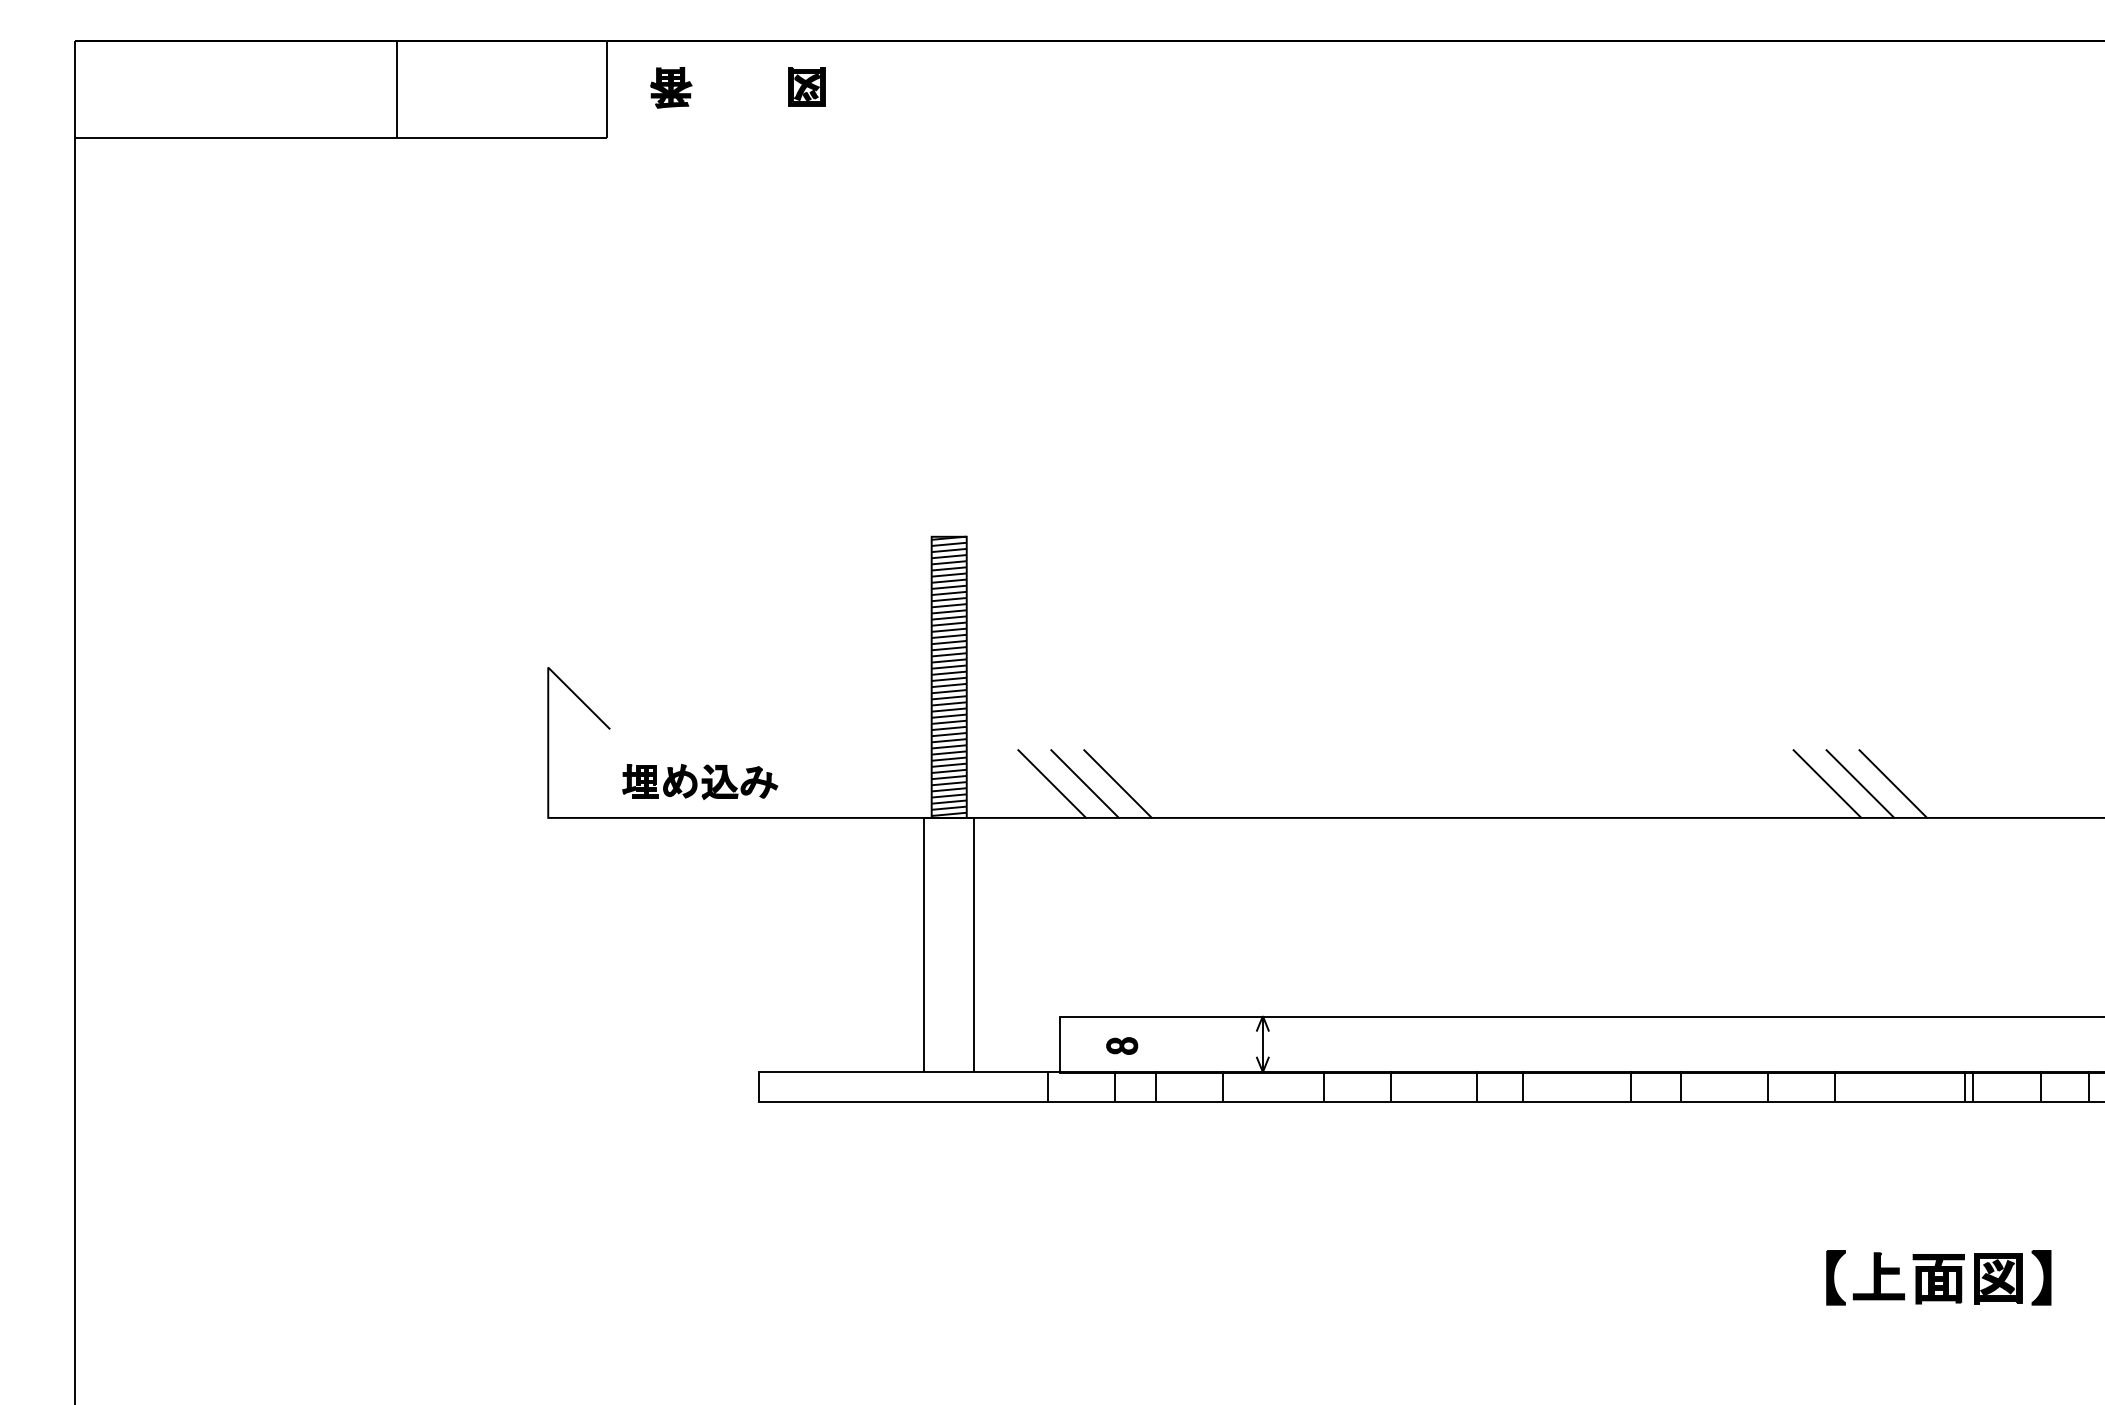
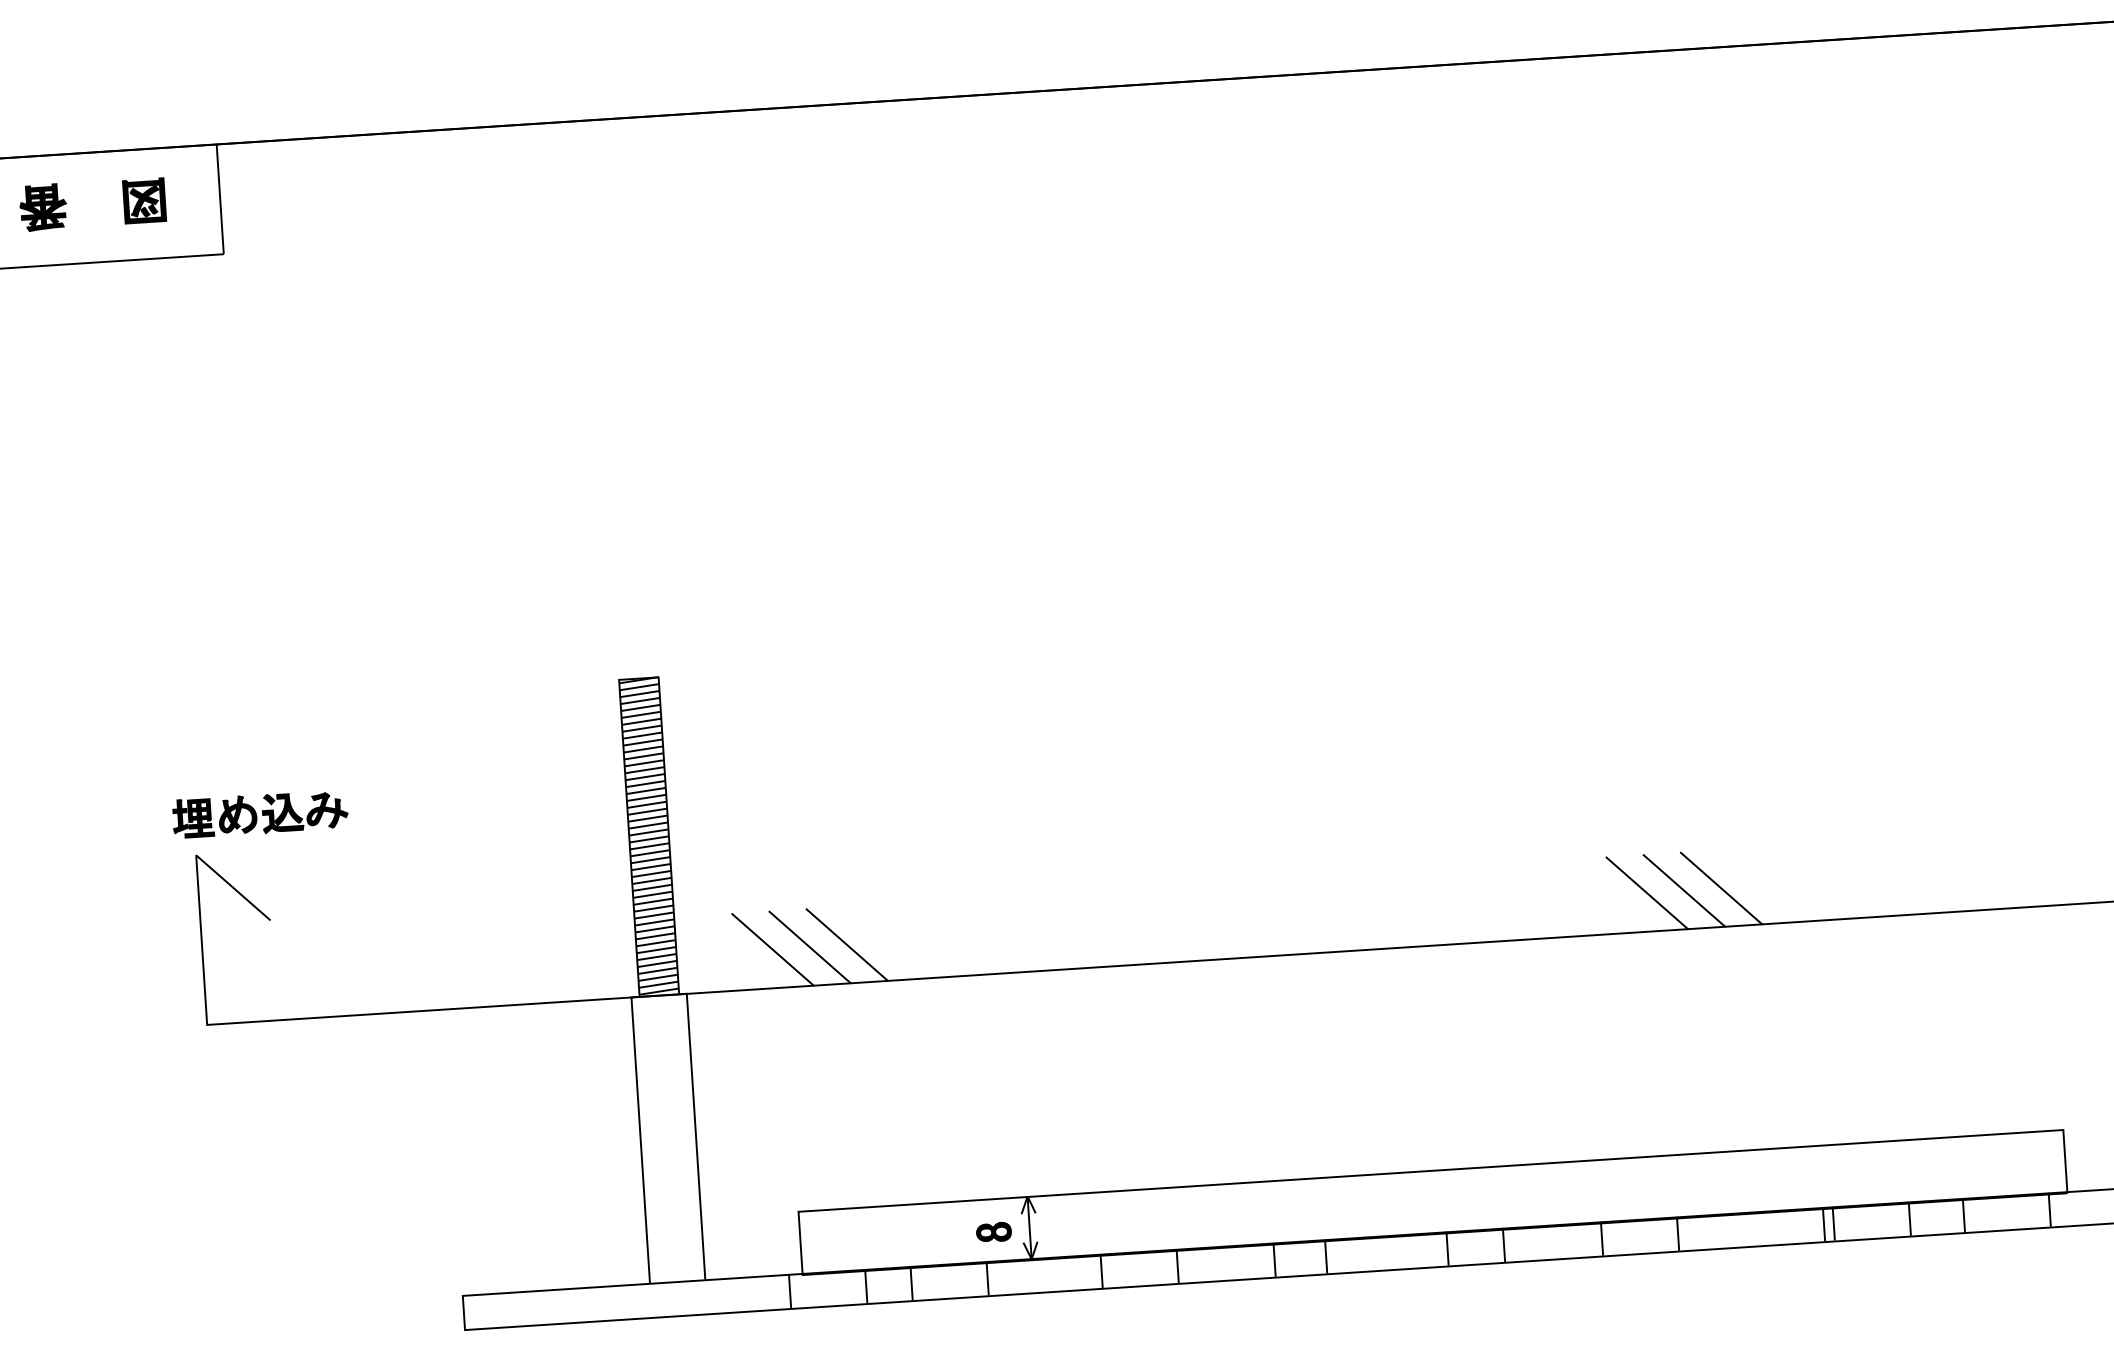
part: (806, 86) -> (143, 200), moved
part: (671, 87) -> (43, 207), moved
part: (700, 781) -> (260, 813), moved
part: (1122, 1045) -> (994, 1231), moved

